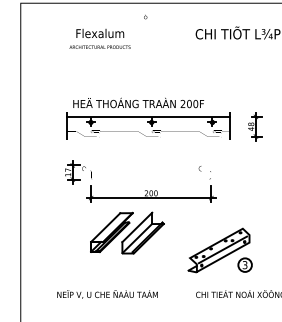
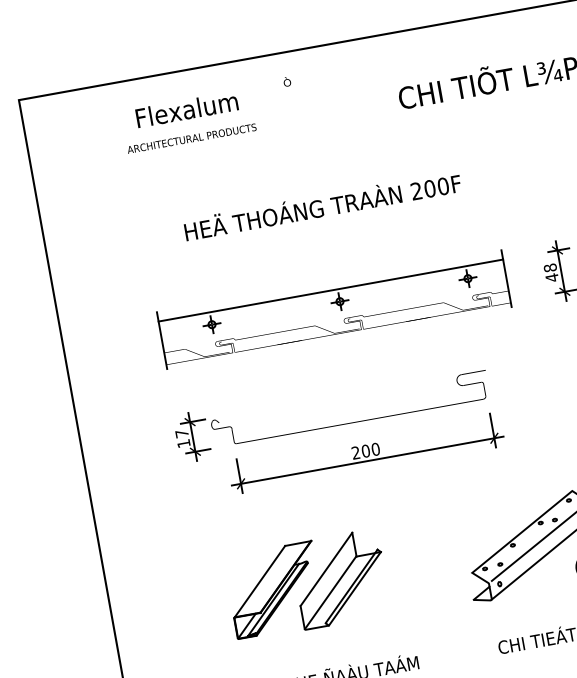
text: (99, 38) -> (187, 120), moved
text: (138, 102) -> (322, 204), moved
part: (127, 232) -> (307, 583), moved

